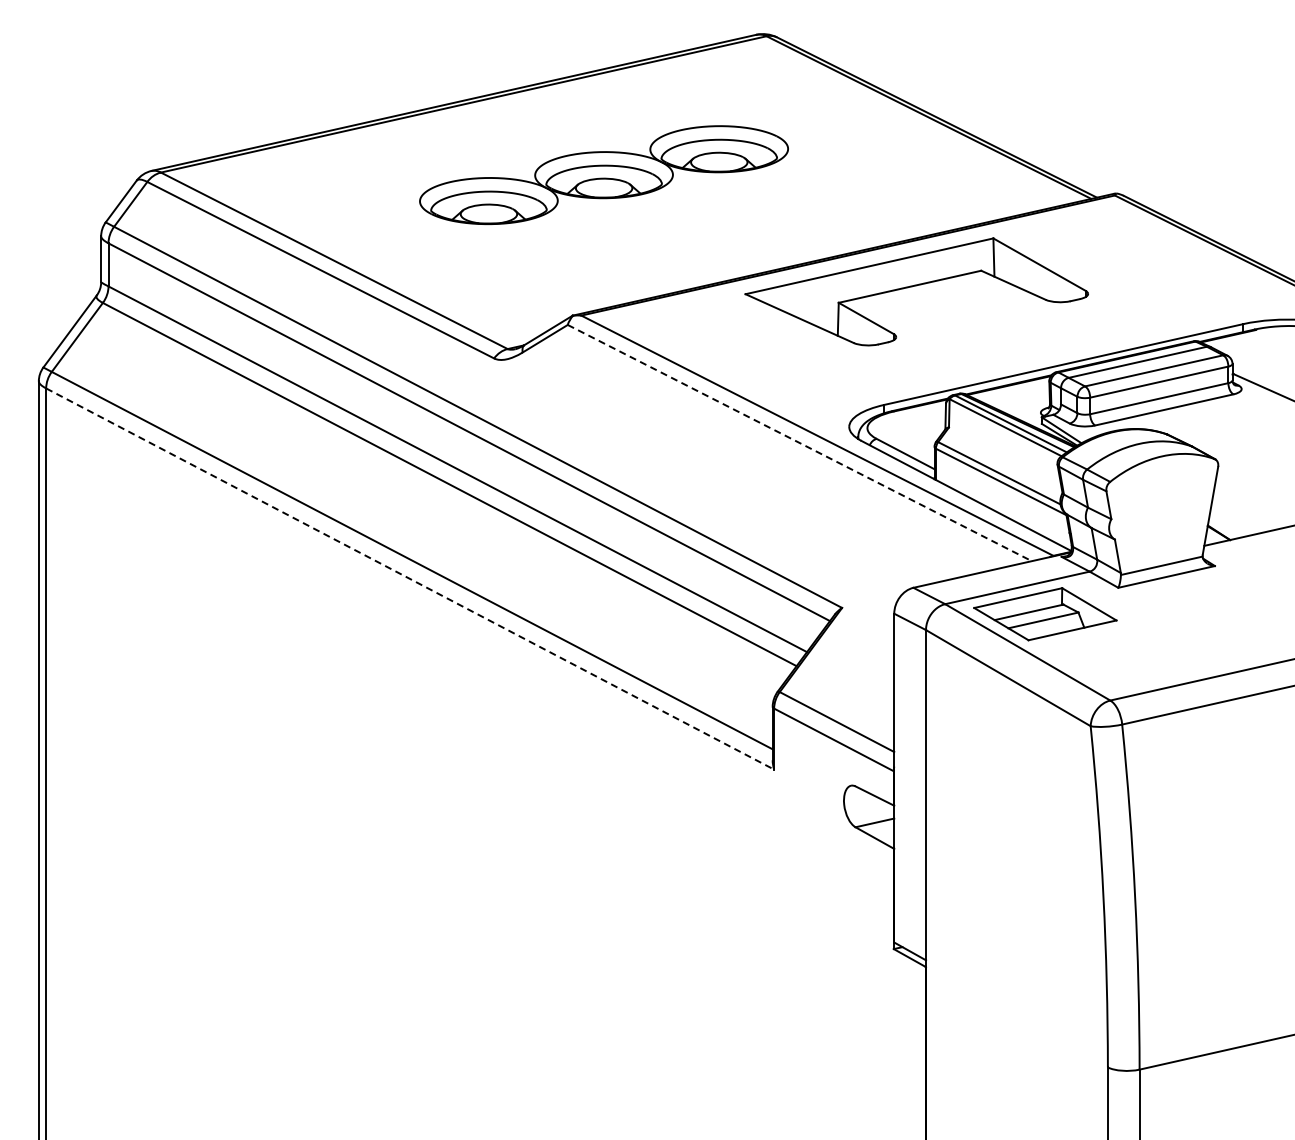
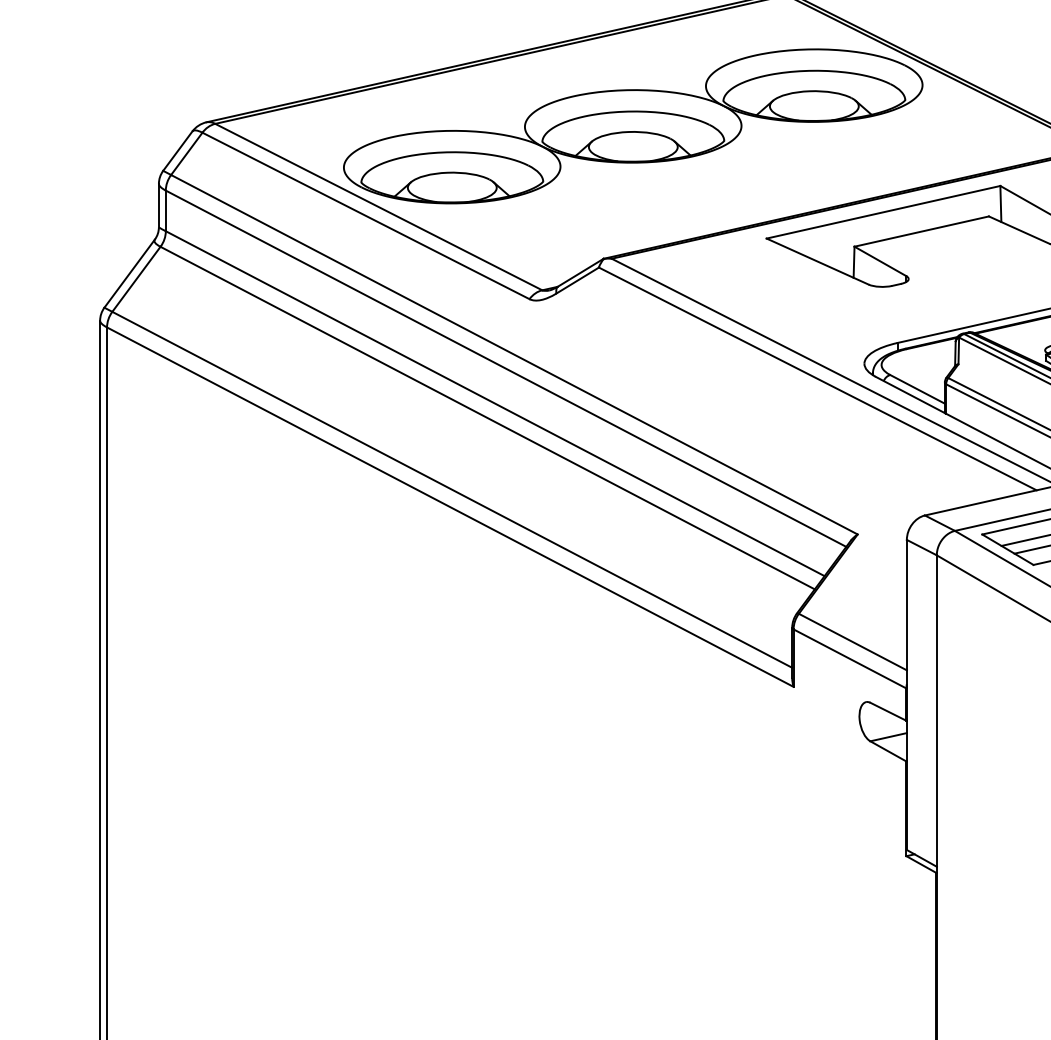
part: (603, 174) -> (632, 125), size x1.67
line: (800, 443) -> (818, 379), dashed -> solid
line: (410, 579) -> (450, 507), dashed -> solid

